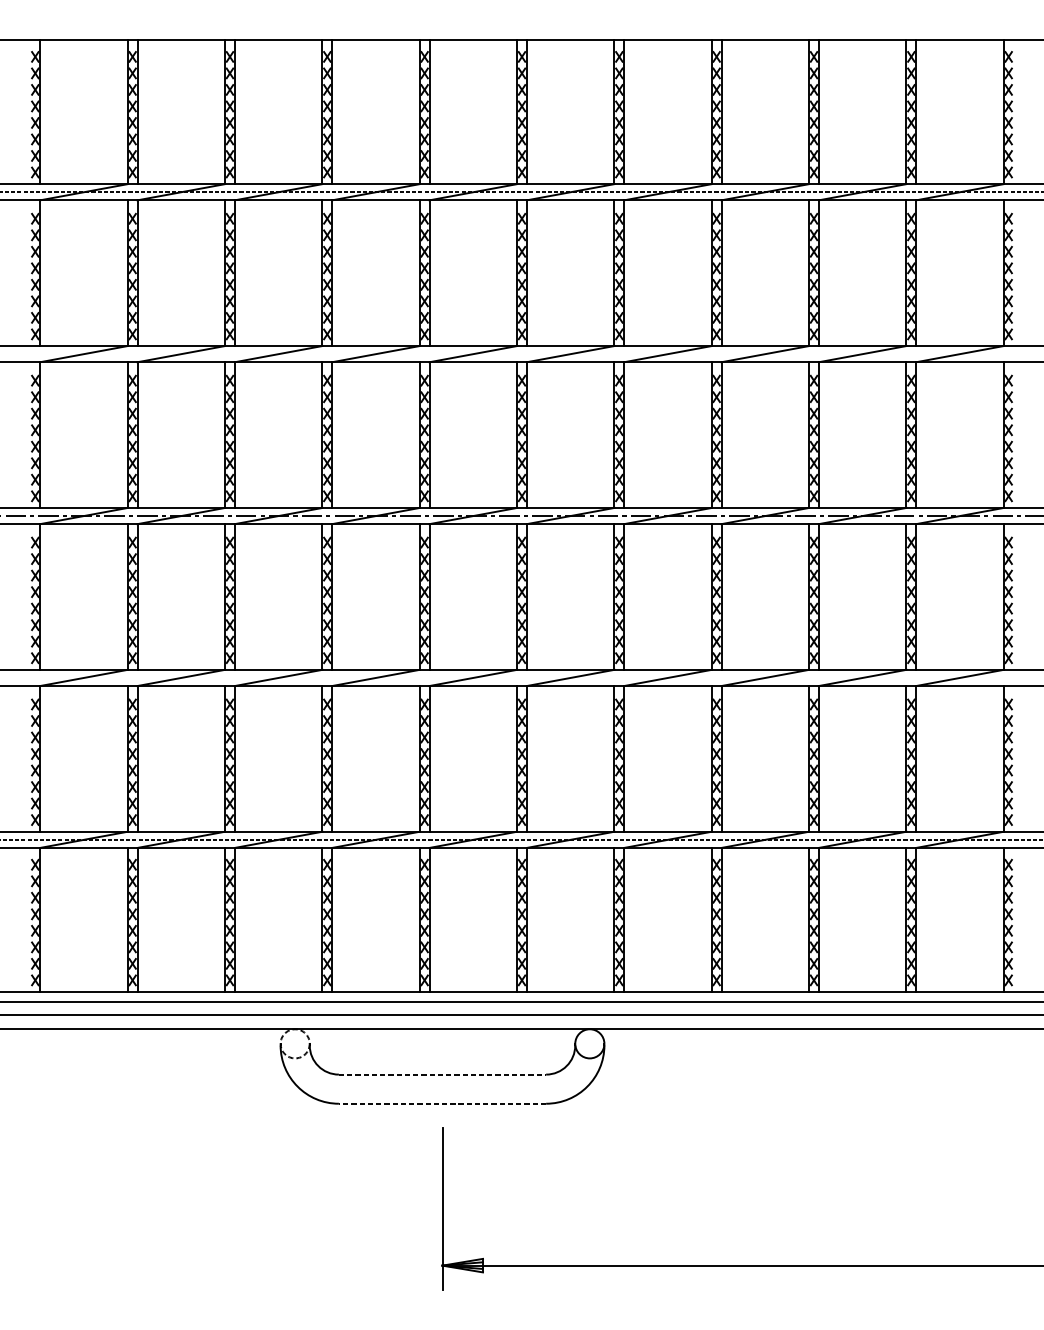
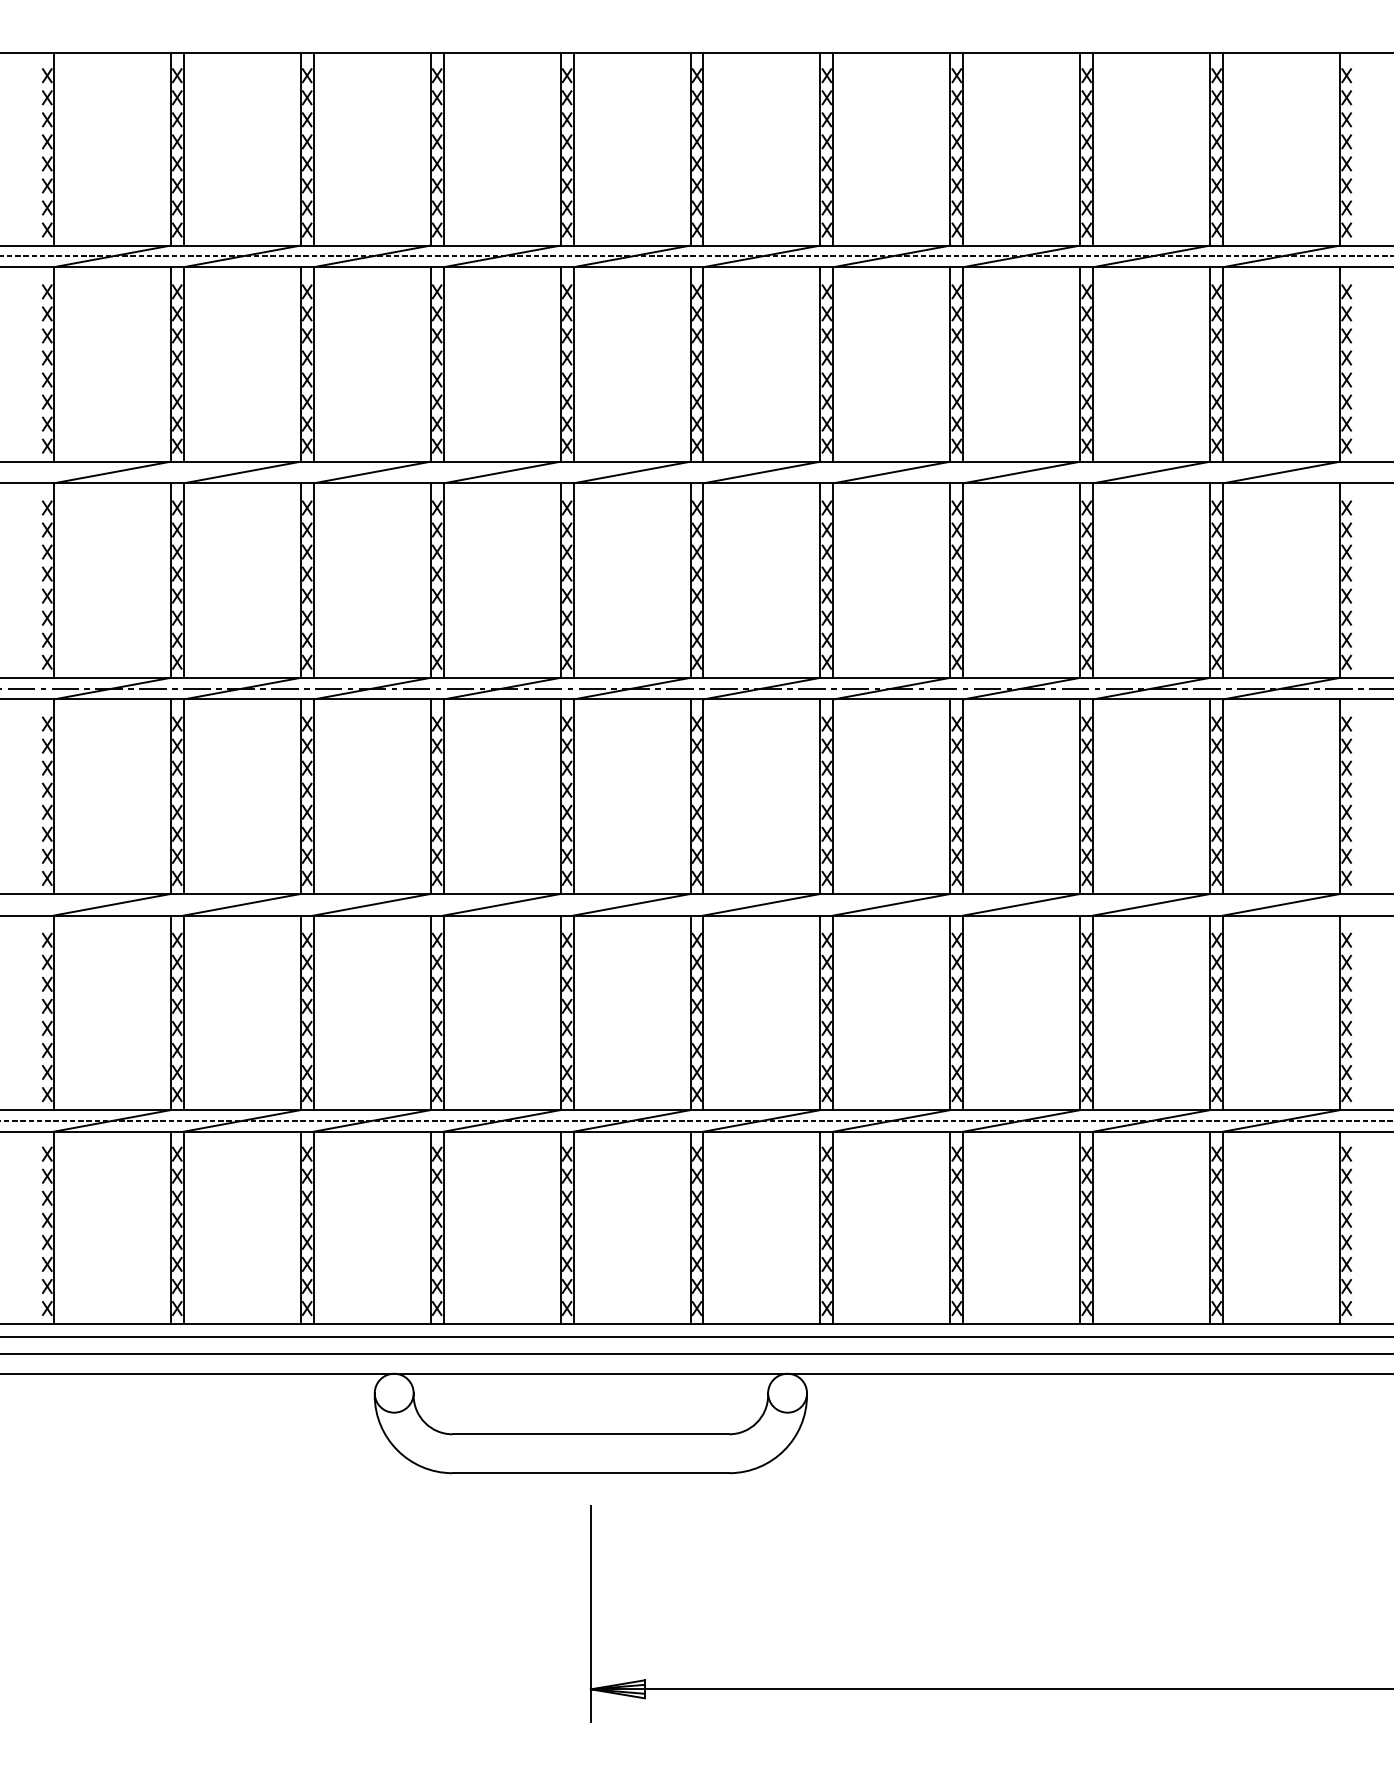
circle: (294, 1043) -> (393, 1392), dashed -> solid
line: (442, 1074) -> (591, 1434), dashed -> solid
line: (442, 1103) -> (590, 1473), dashed -> solid

